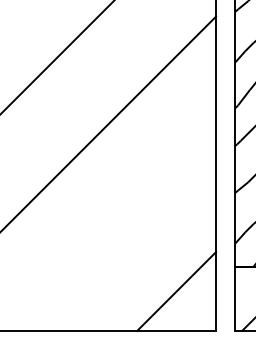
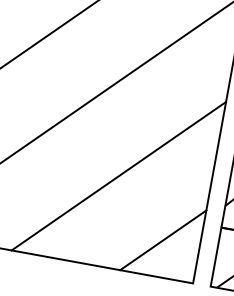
line: (117, 232) -> (118, 176), added

